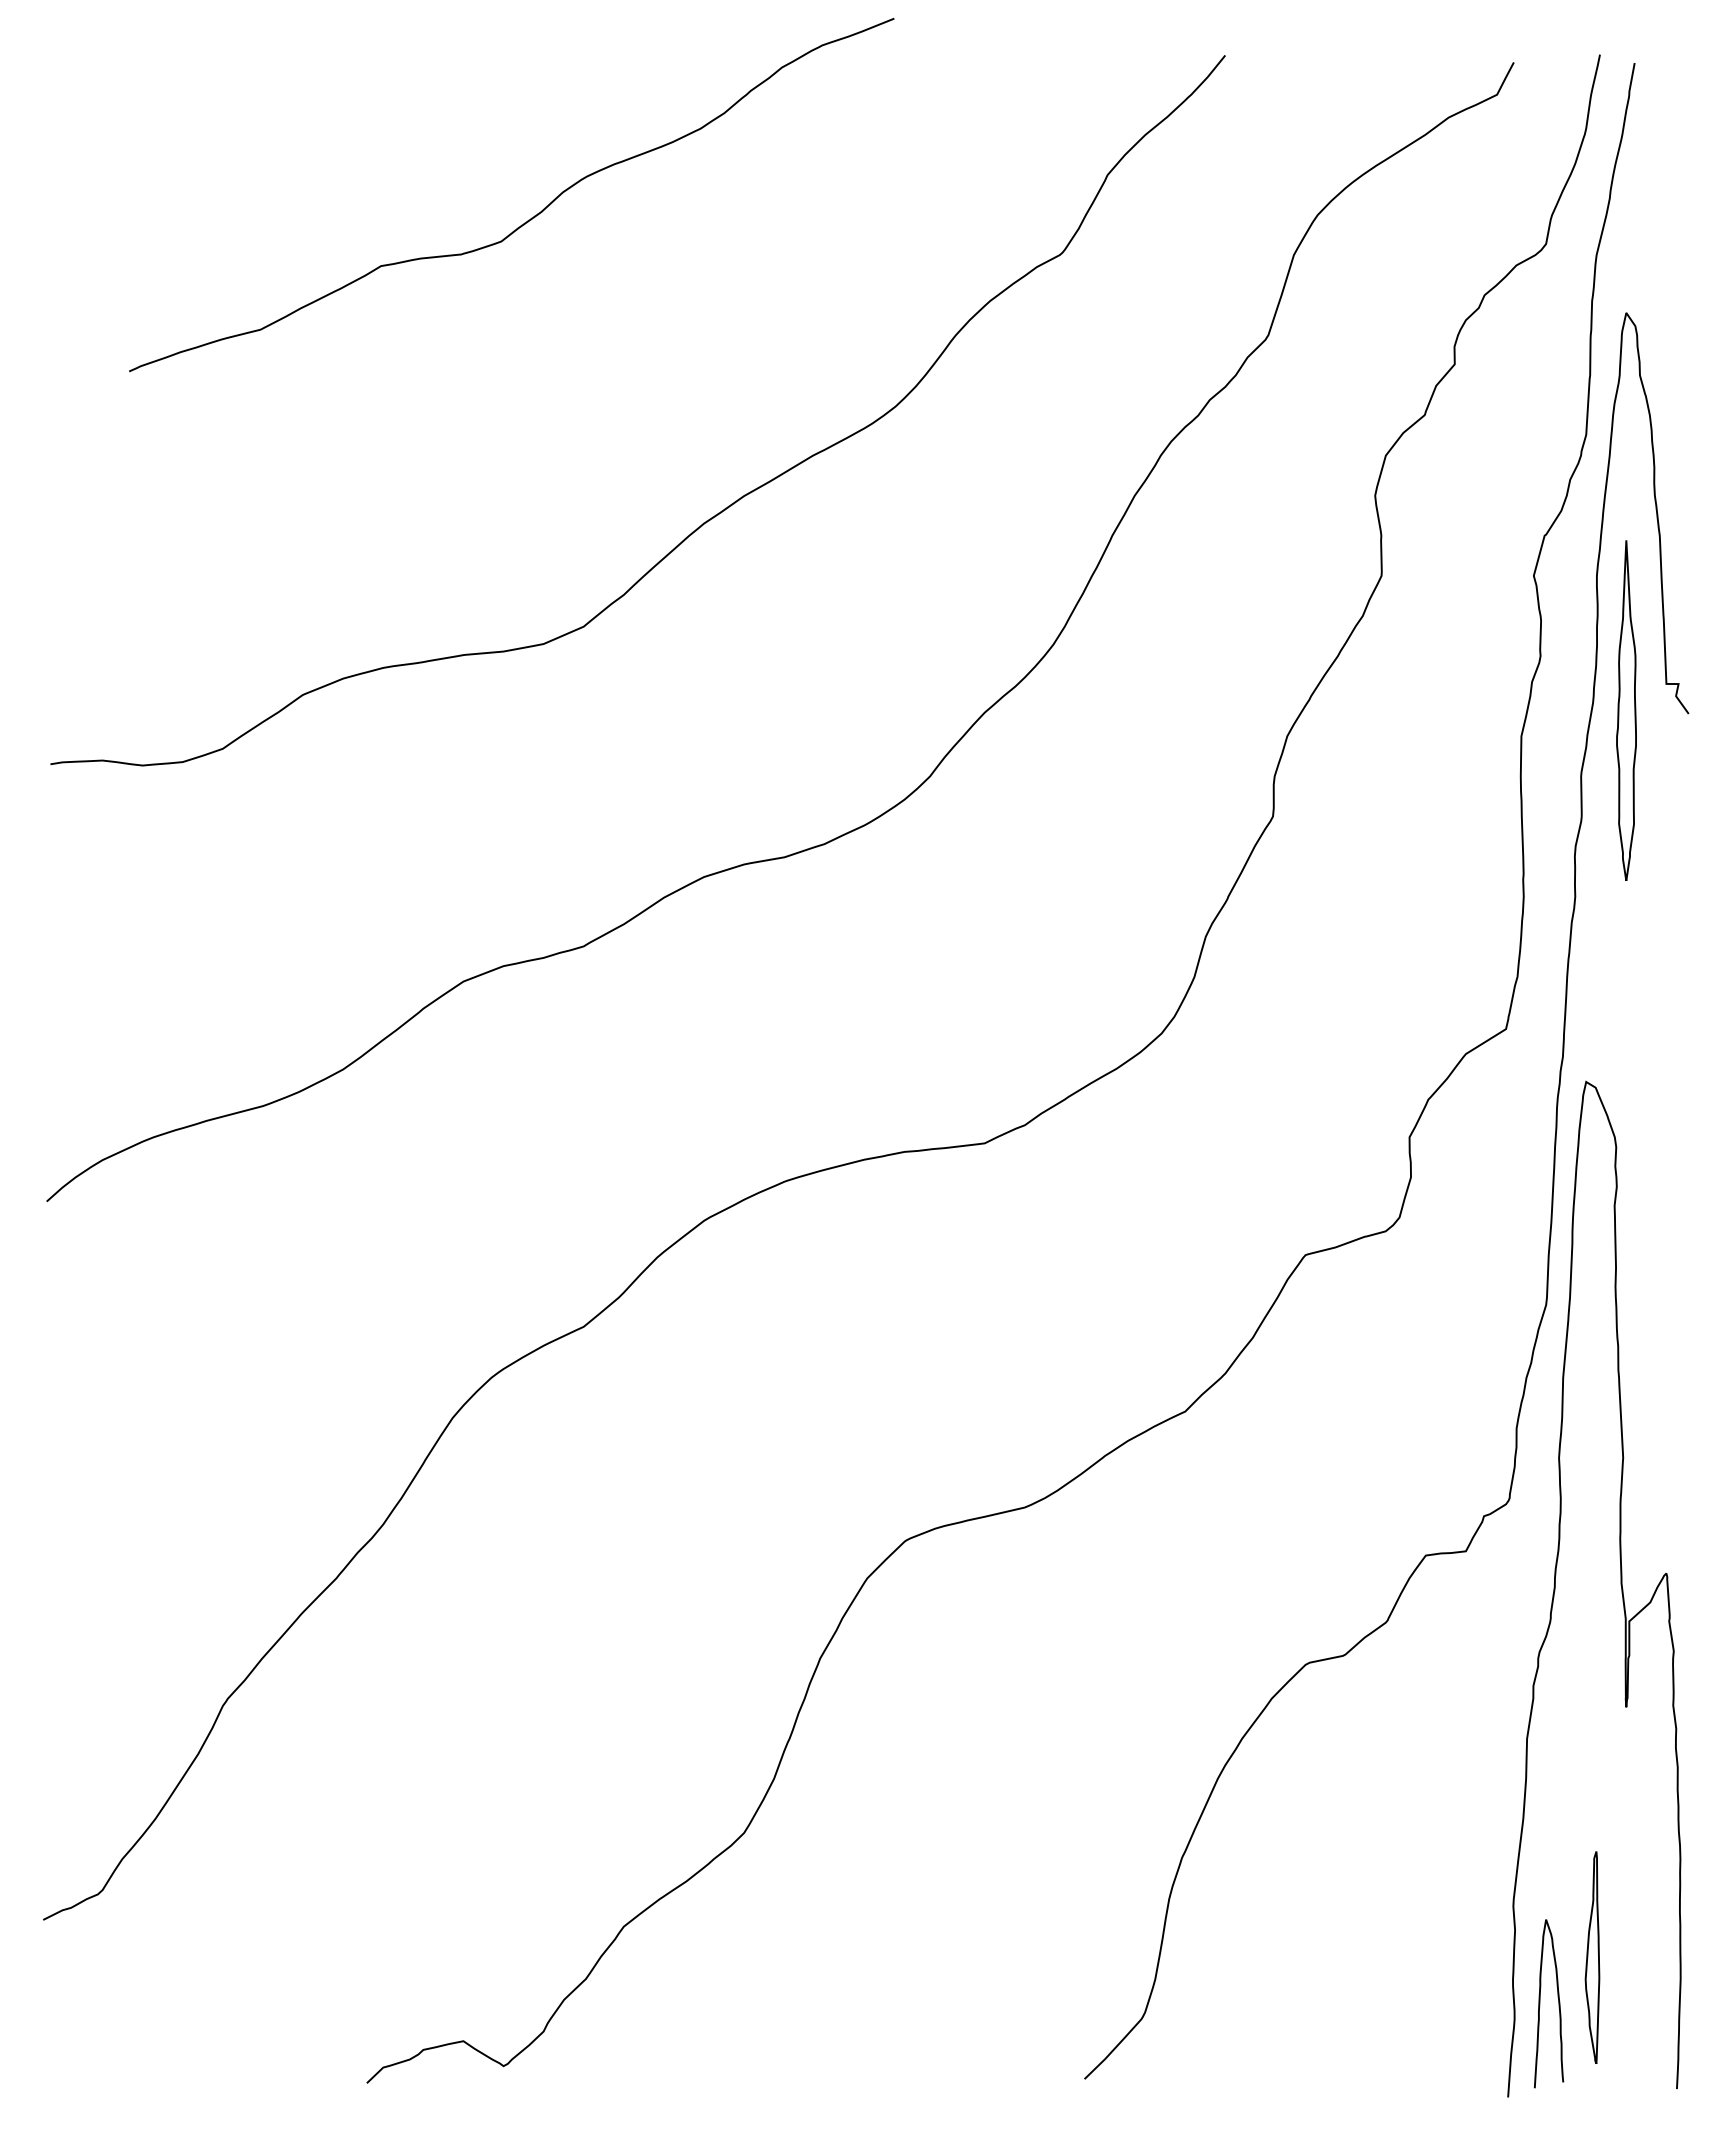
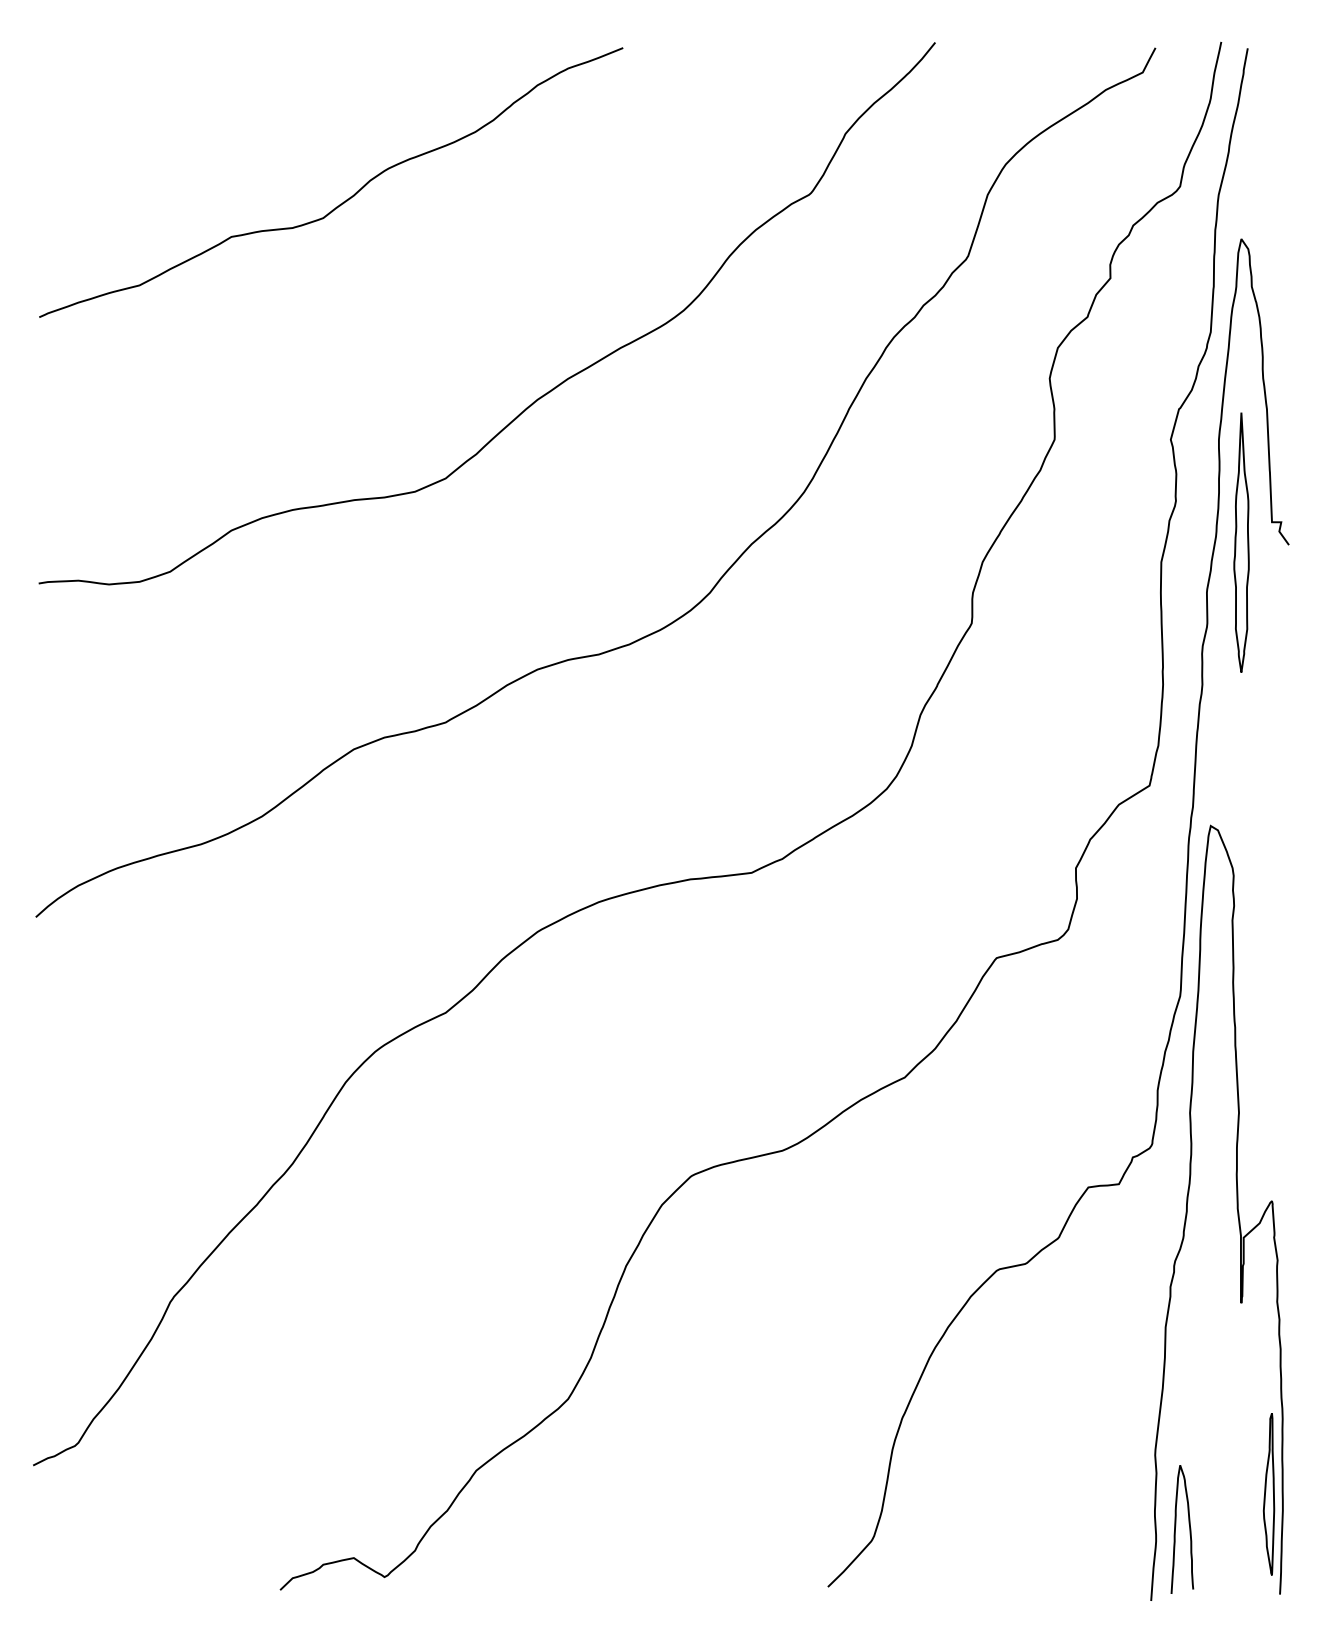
curve: (527, 220) -> (343, 202), moved
part: (1592, 1957) -> (1269, 1494), moved

